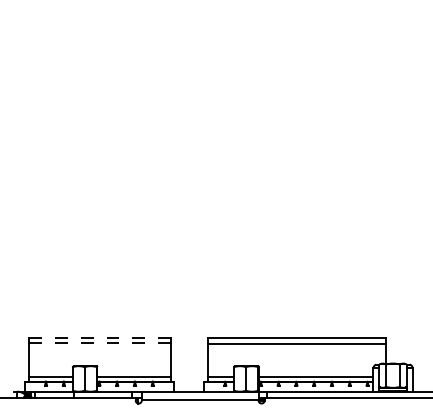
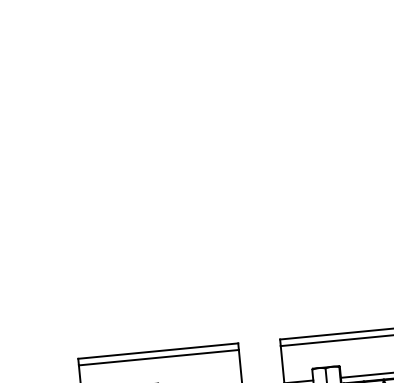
line: (99, 337) -> (157, 351), dashed -> solid
line: (99, 343) -> (158, 357), dashed -> solid

